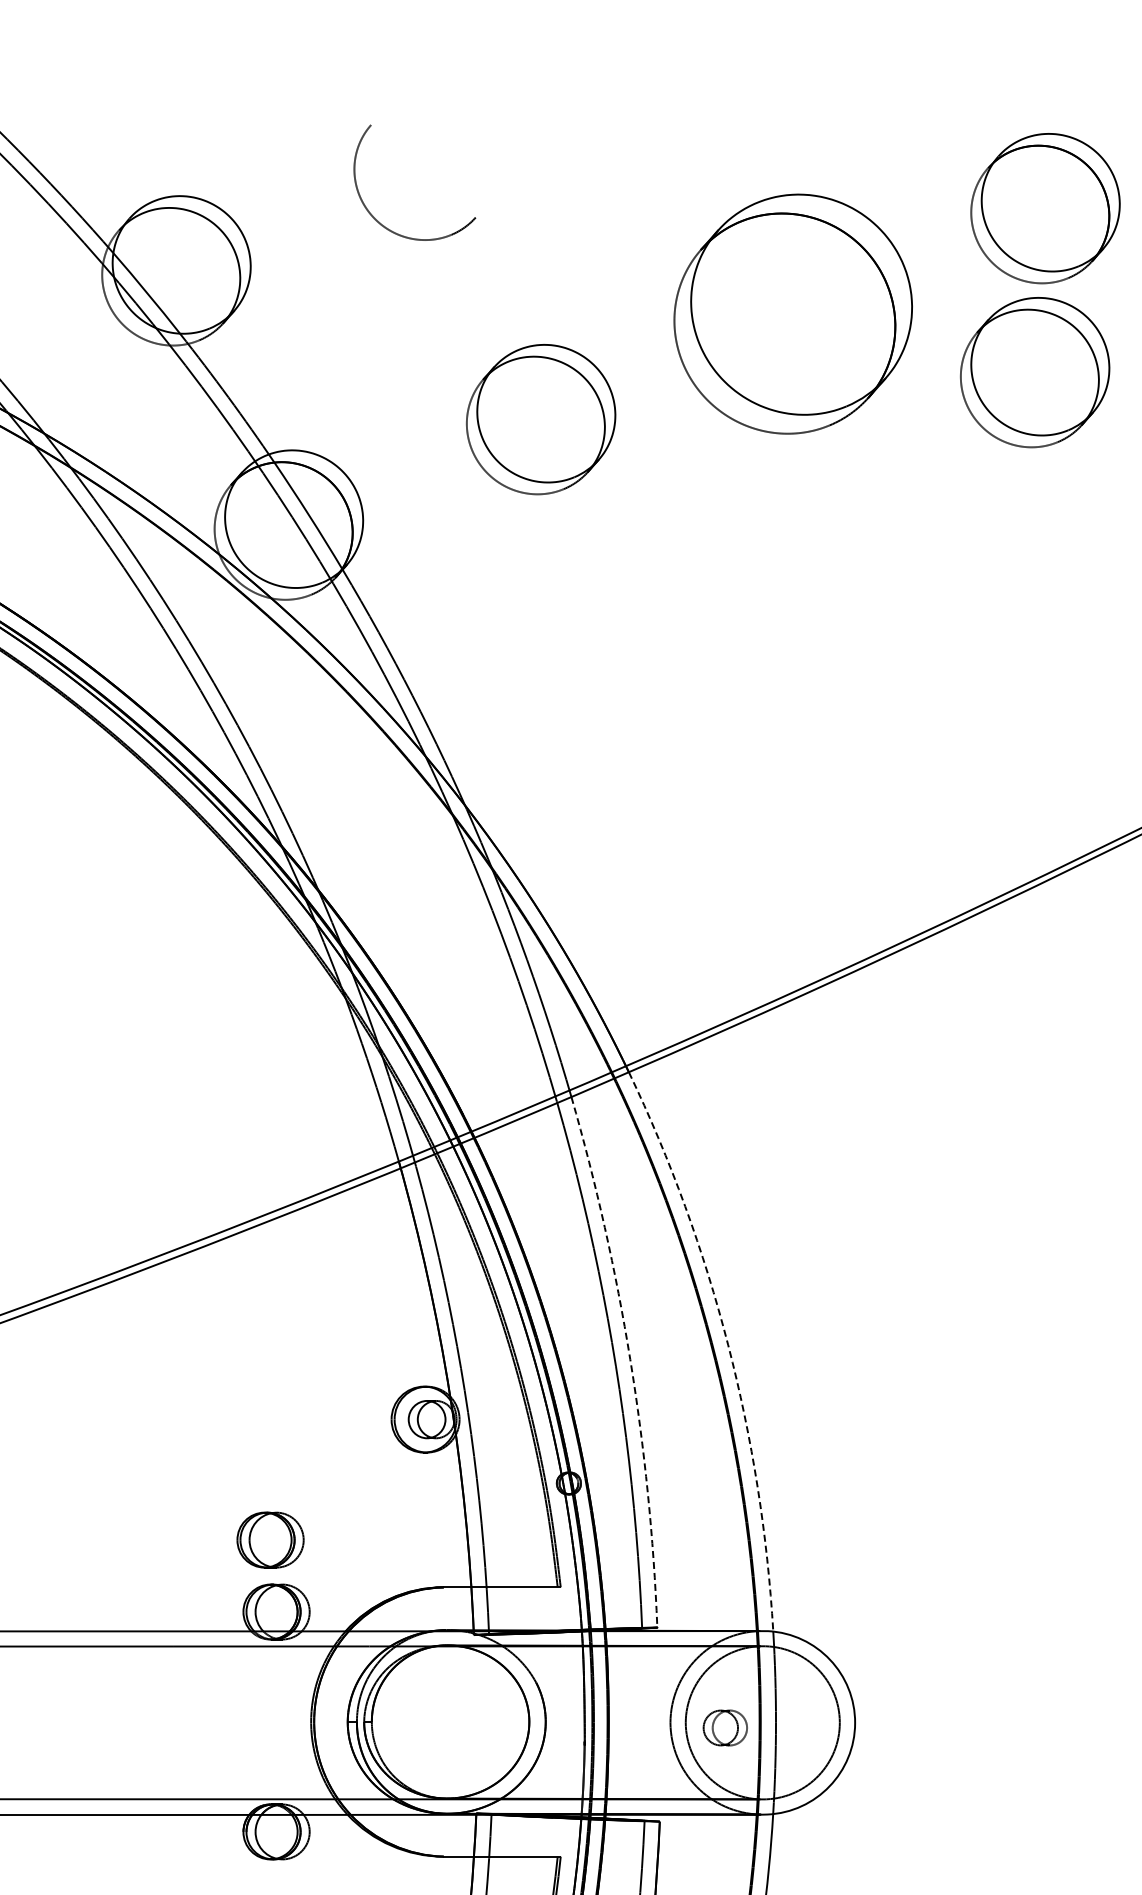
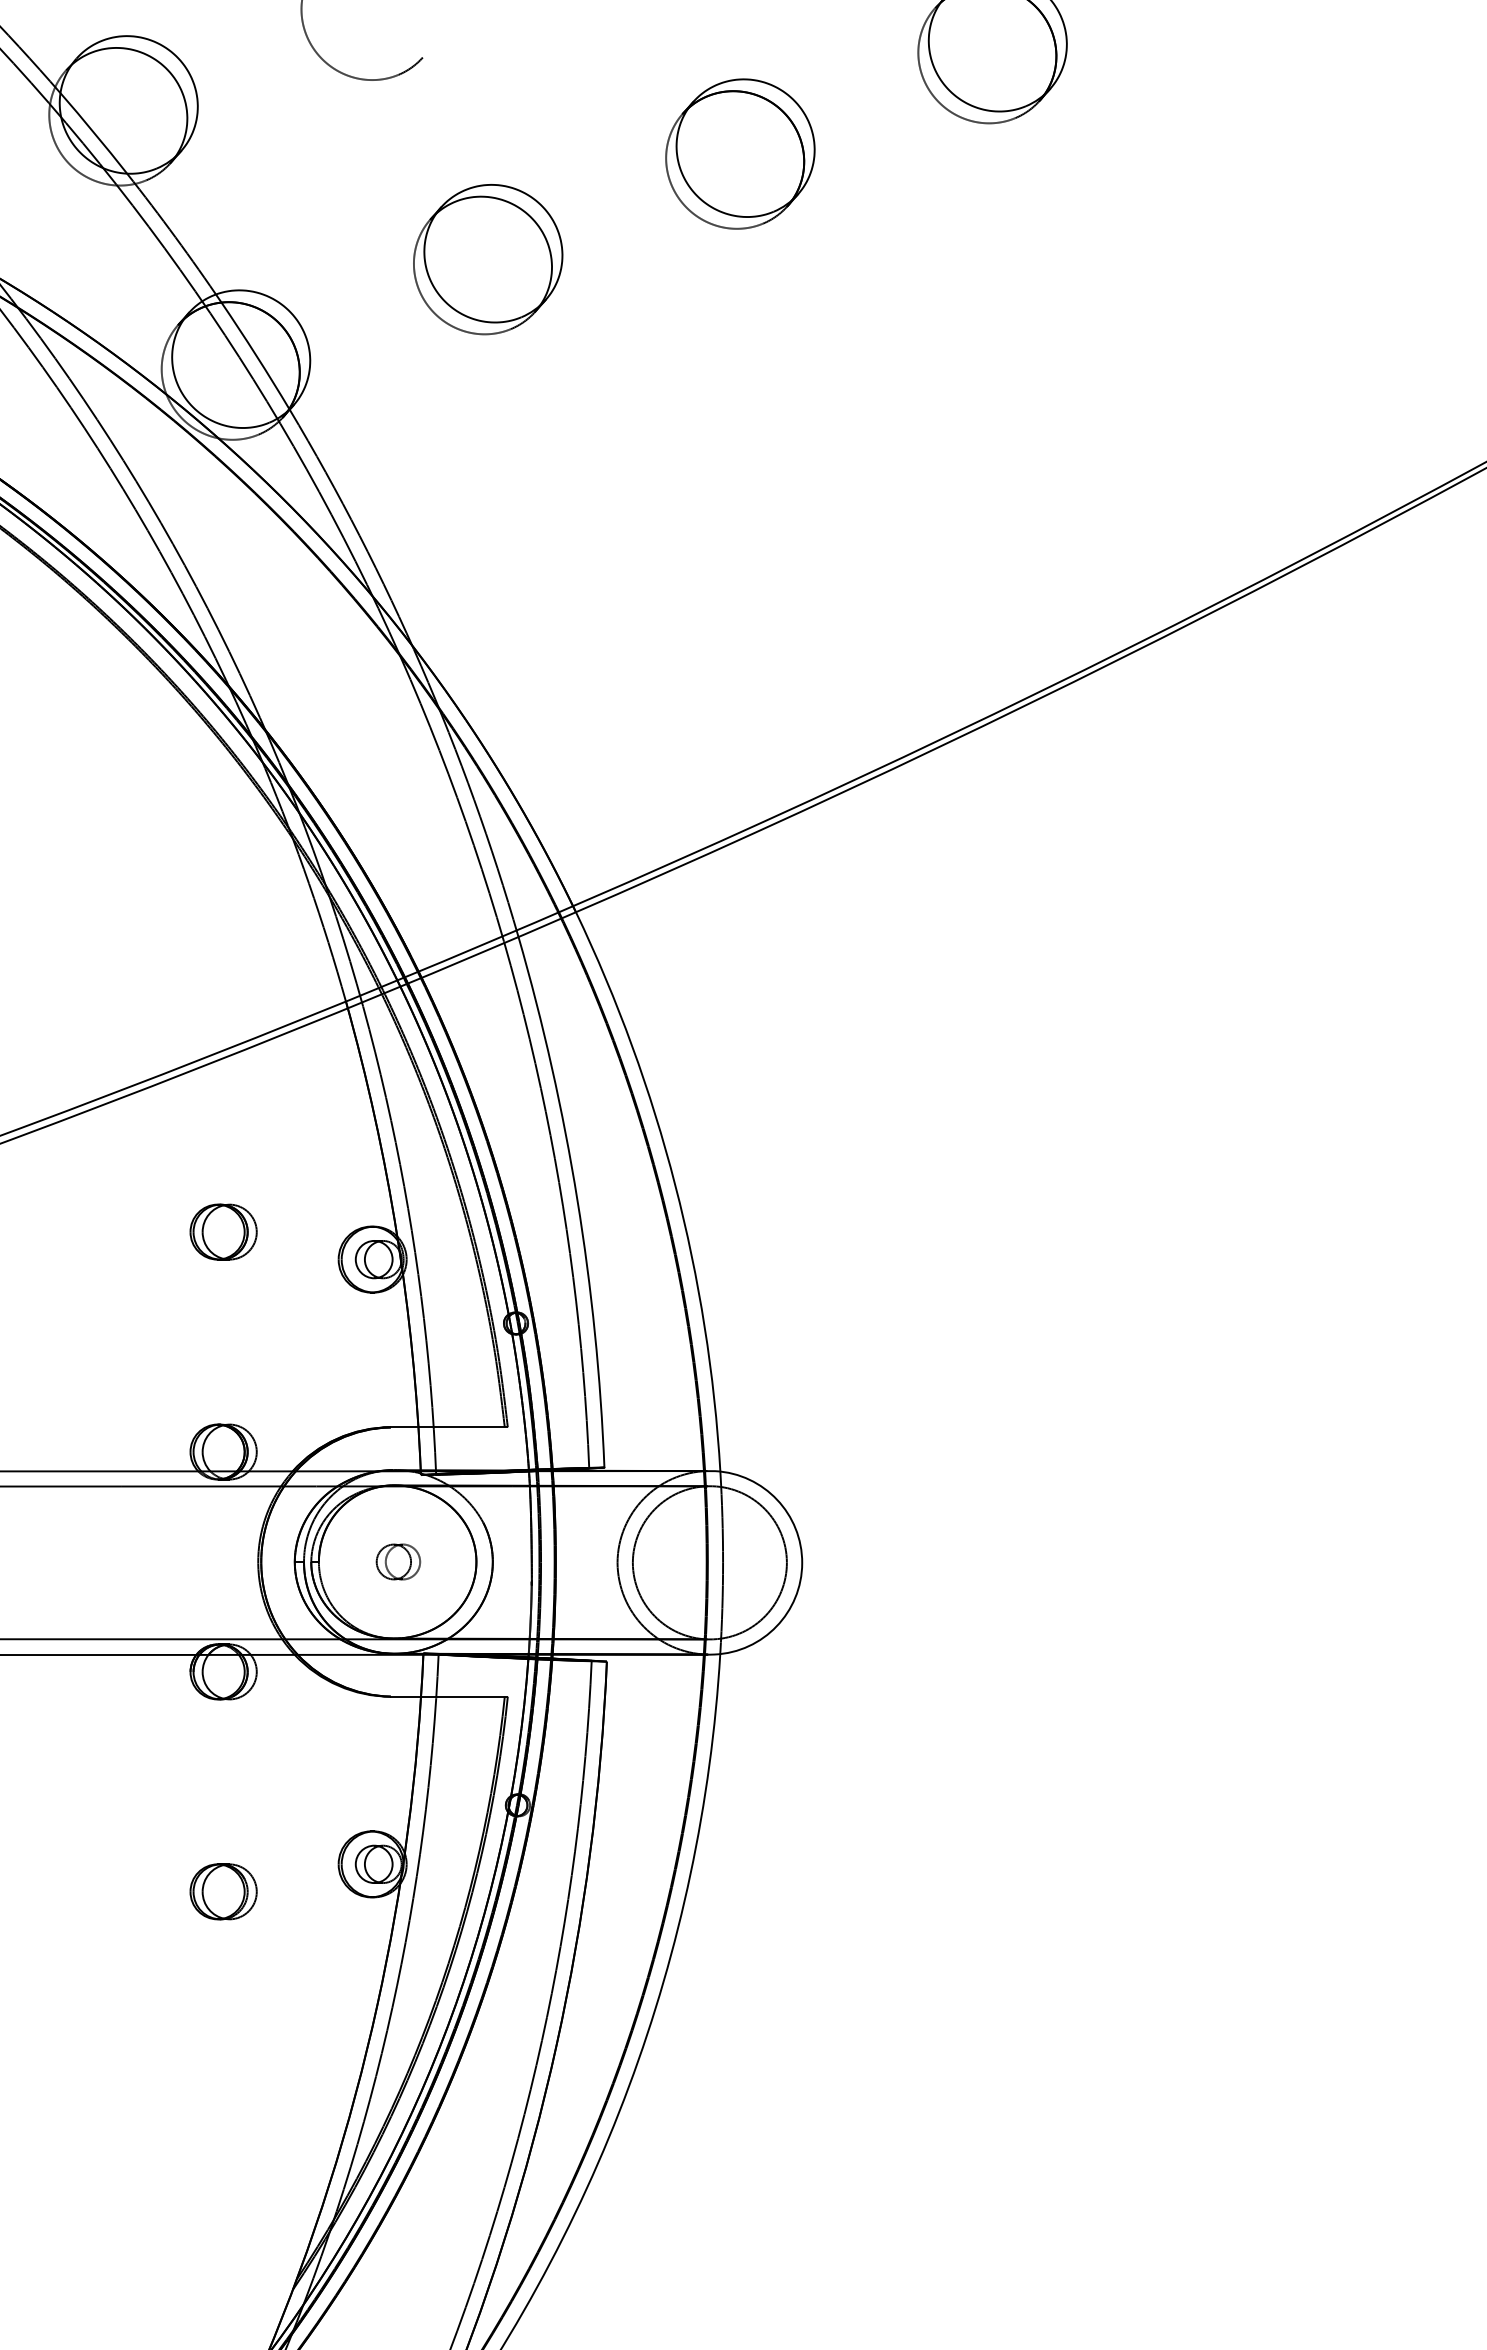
part: (793, 313) -> (740, 153), size x0.62
part: (1035, 372) -> (982, 212), removed
arc: (728, 1344) -> (675, 1184), dashed -> solid
arc: (630, 1359) -> (577, 1199), dashed -> solid
part: (270, 1539) -> (223, 1231), moved
part: (725, 1727) -> (398, 1561), moved

